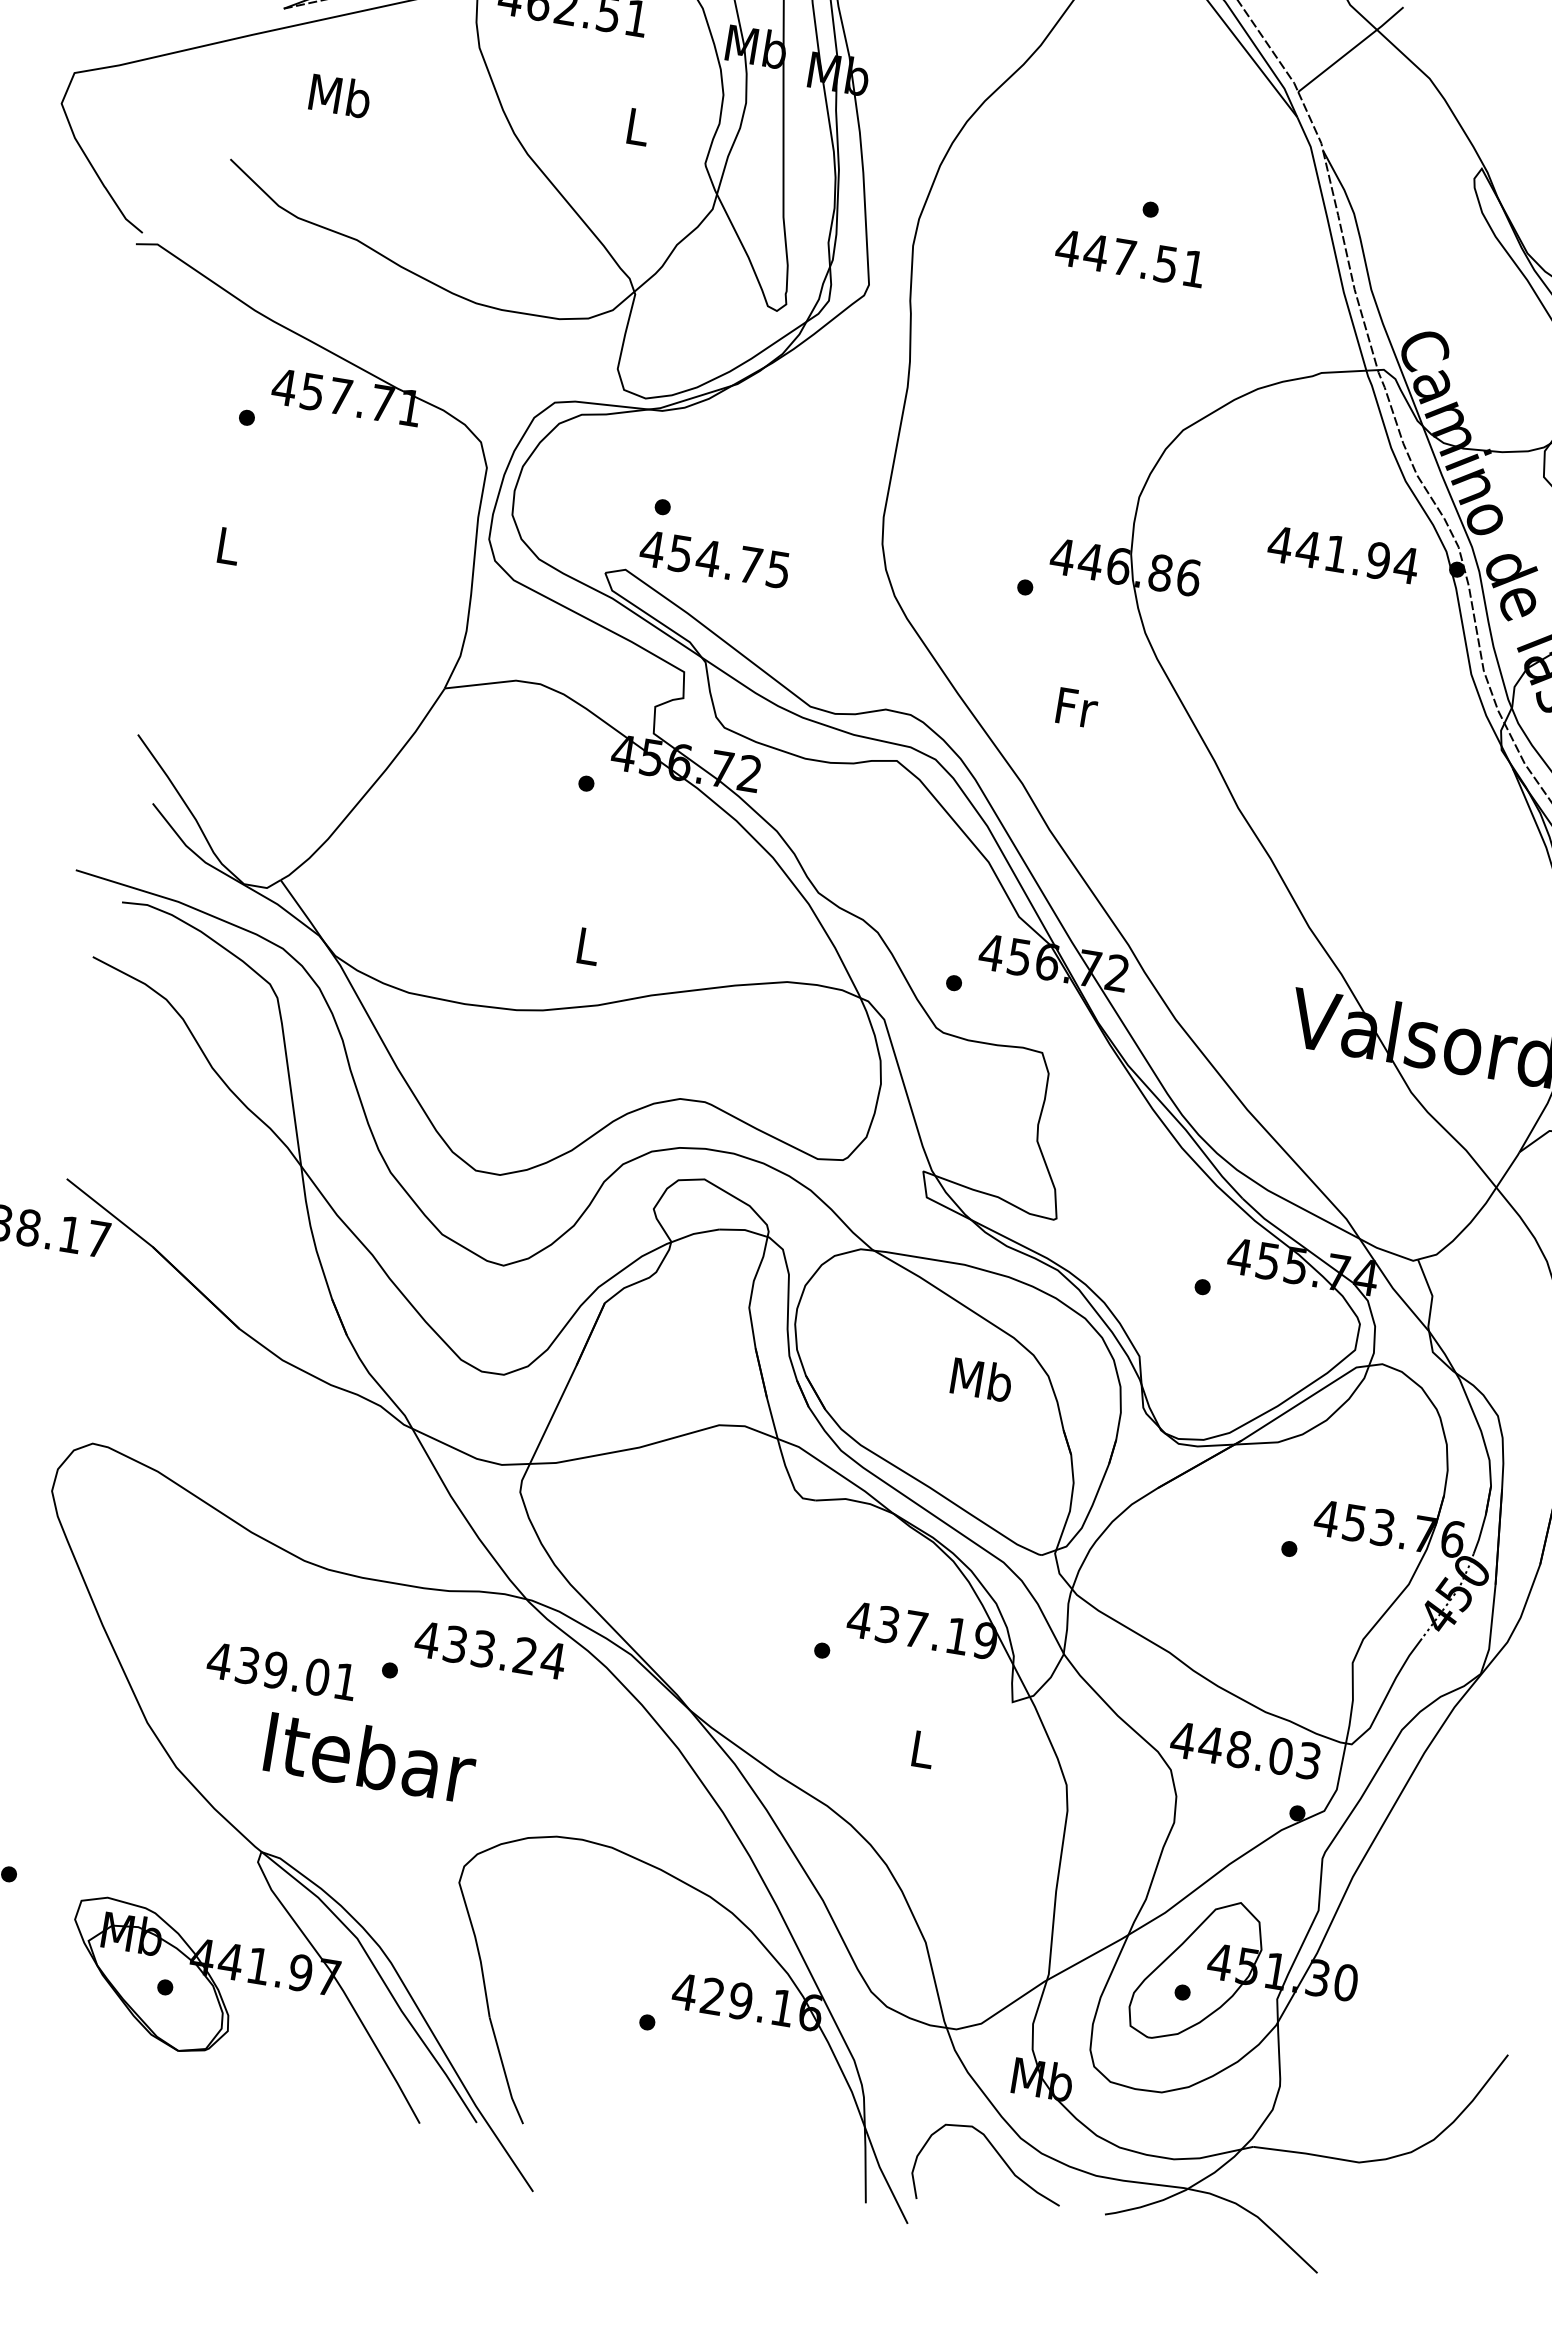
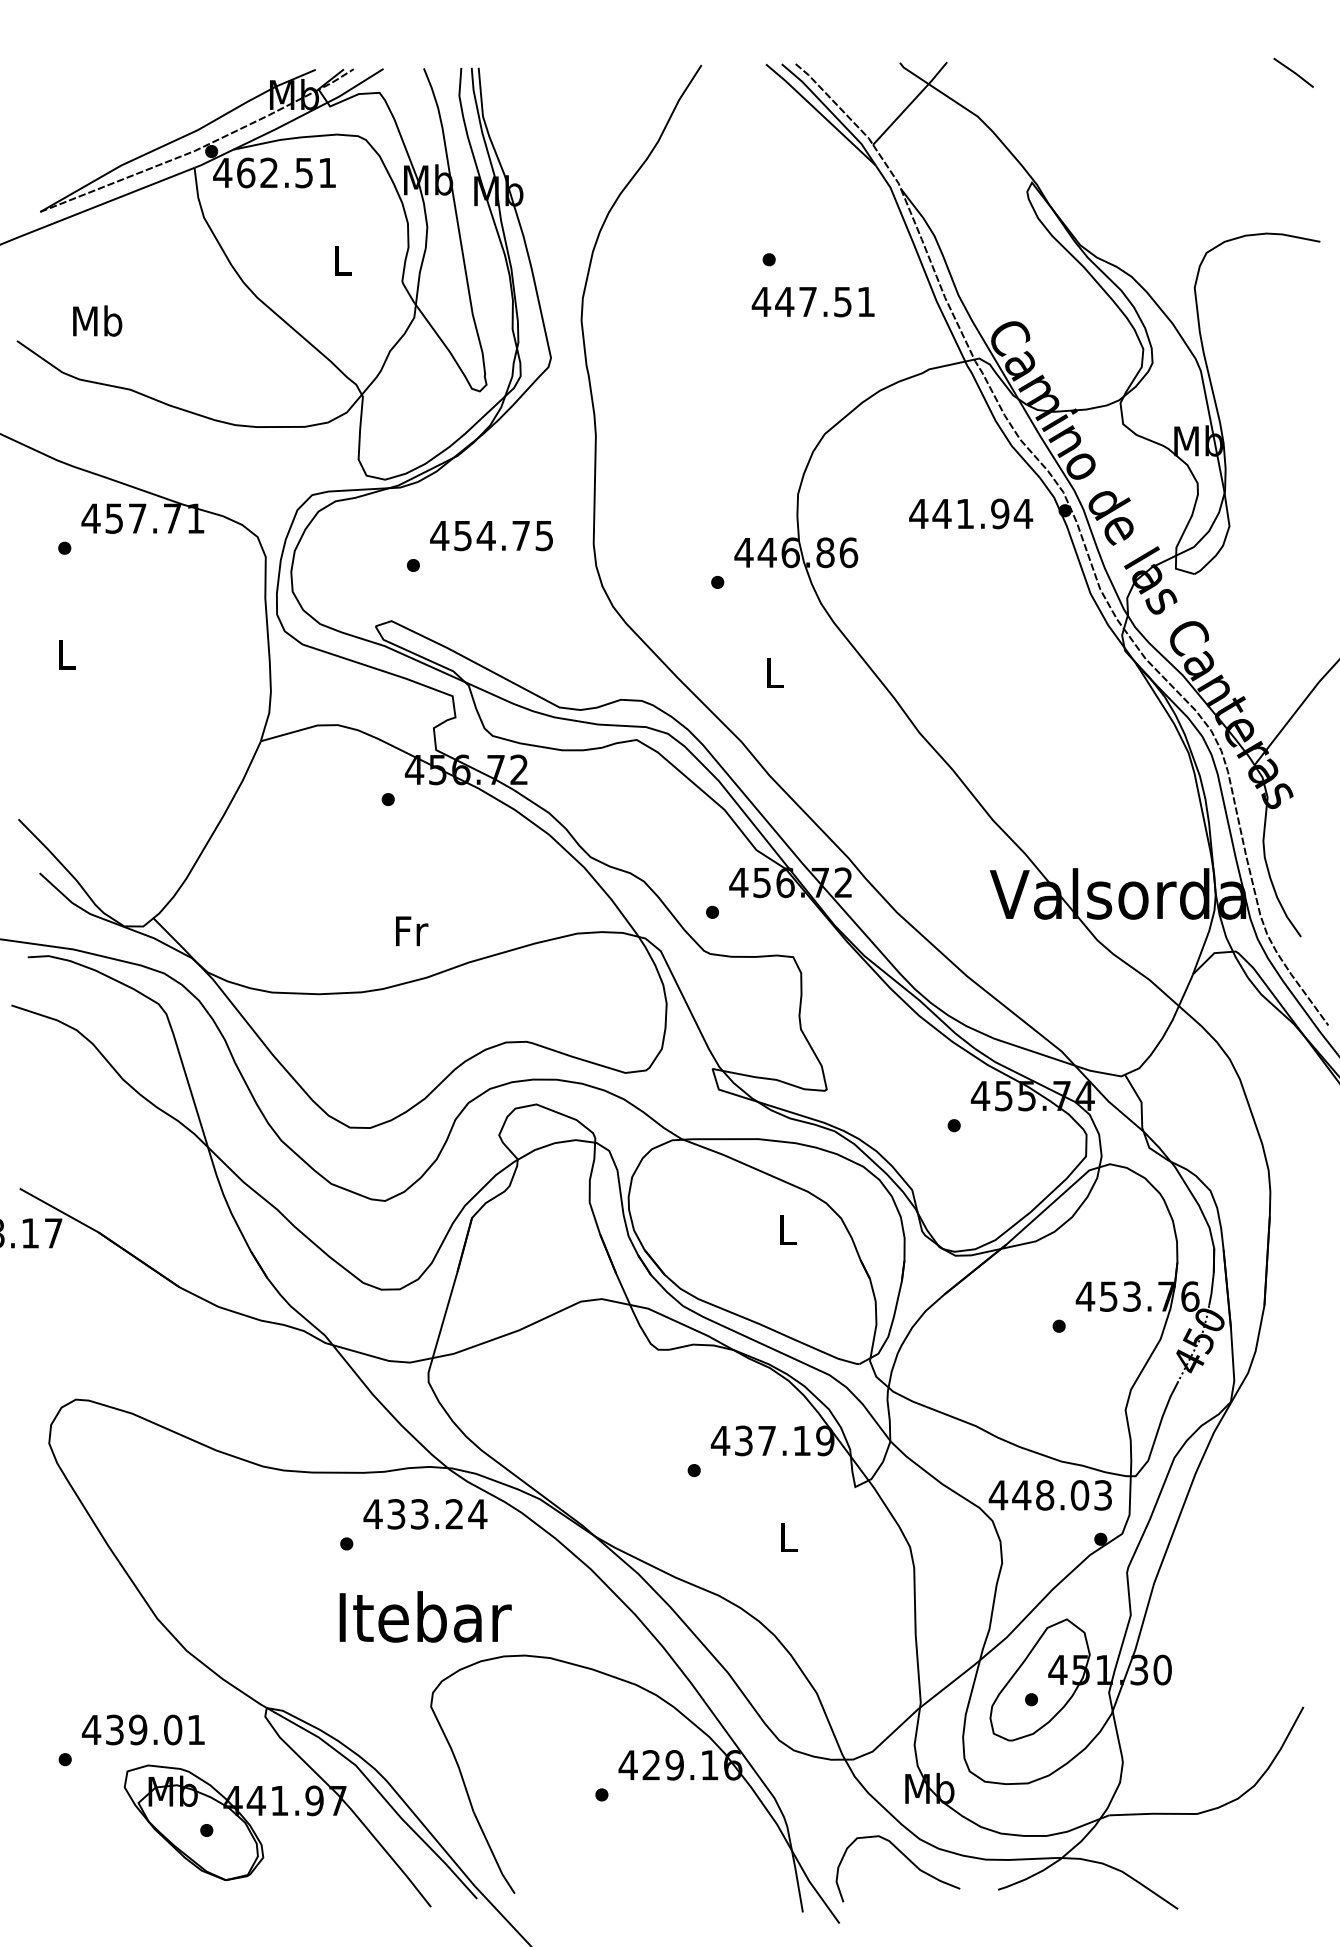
text: (340, 95) -> (97, 320), moved
text: (1129, 258) -> (812, 302), moved
text: (714, 560) -> (491, 536), moved
text: (1077, 707) -> (775, 672), Fr -> L
text: (589, 947) -> (412, 931), L -> Fr
text: (981, 1379) -> (787, 1229), Mb -> L
text: (280, 1670) -> (142, 1729), moved
text: (370, 1756) -> (425, 1616), moved

